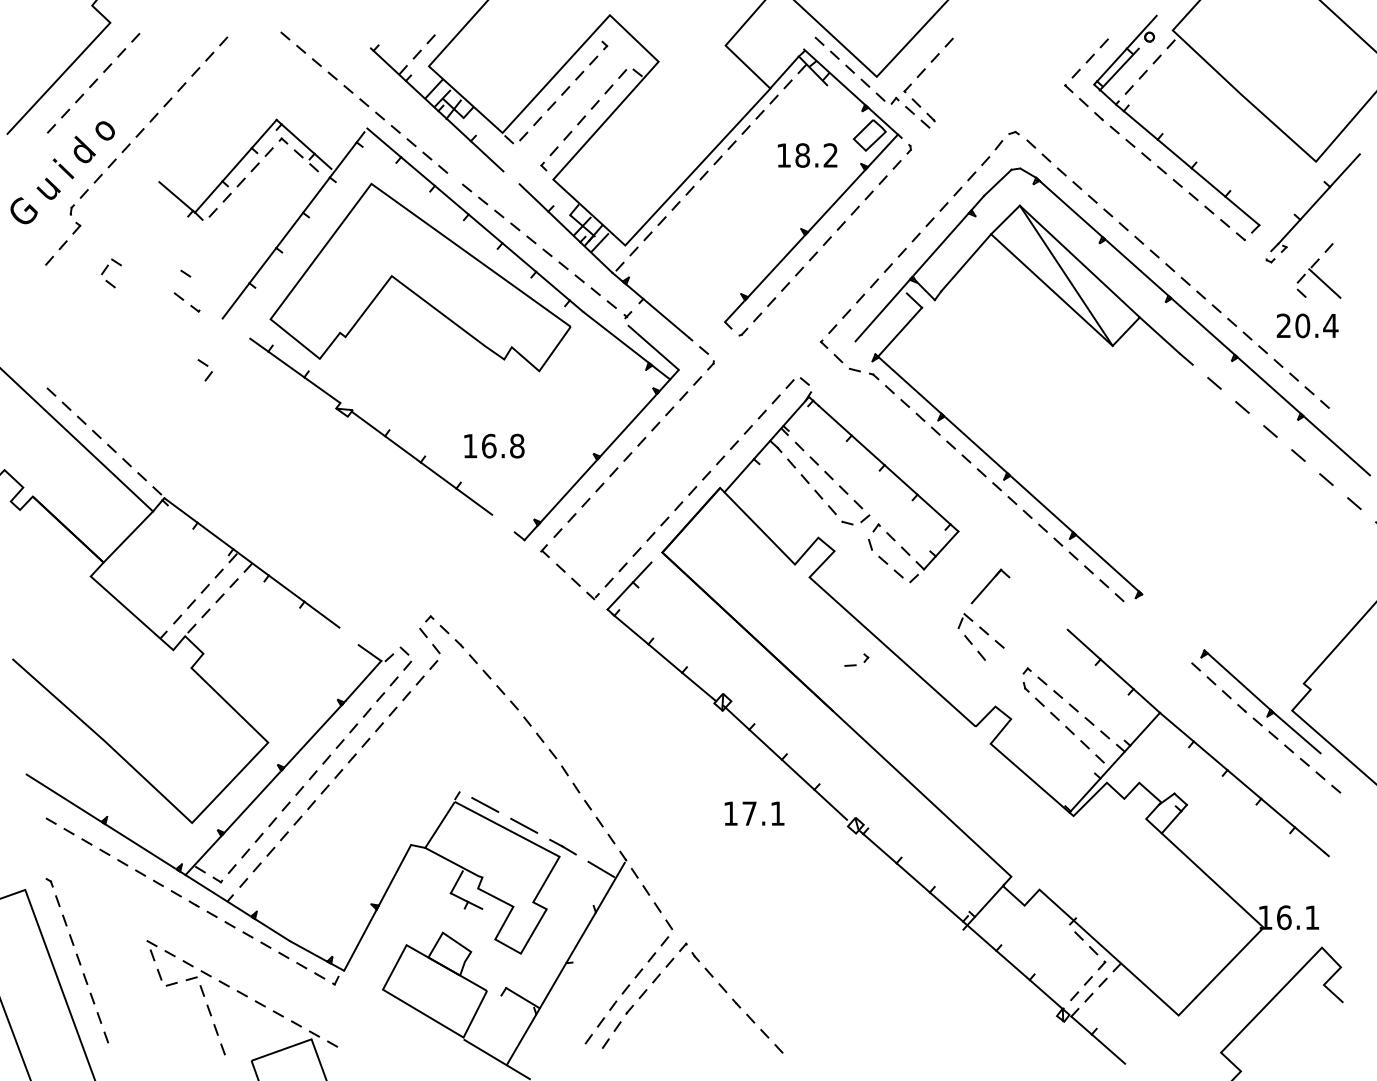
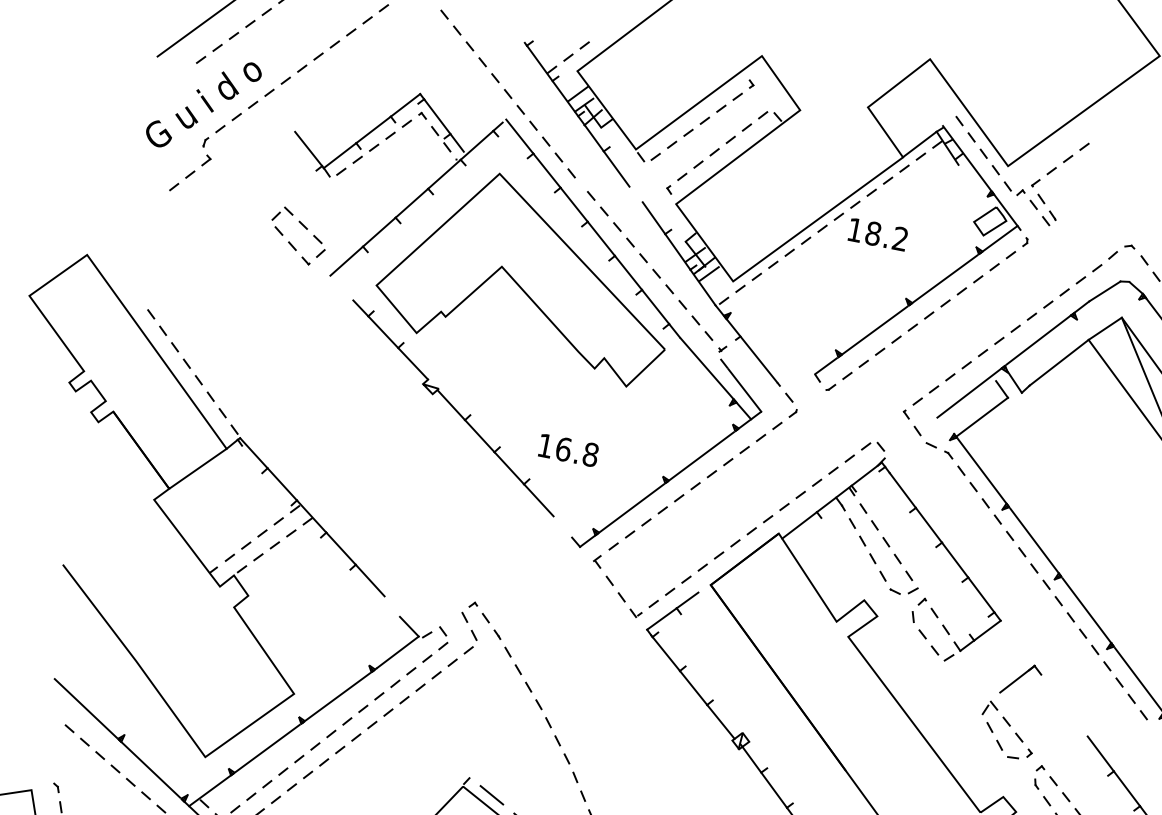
text: (807, 155) -> (877, 234), moved
part: (107, 268) -> (278, 215), moved
part: (204, 370) -> (317, 247), moved
part: (856, 659) -> (1020, 752), moved

